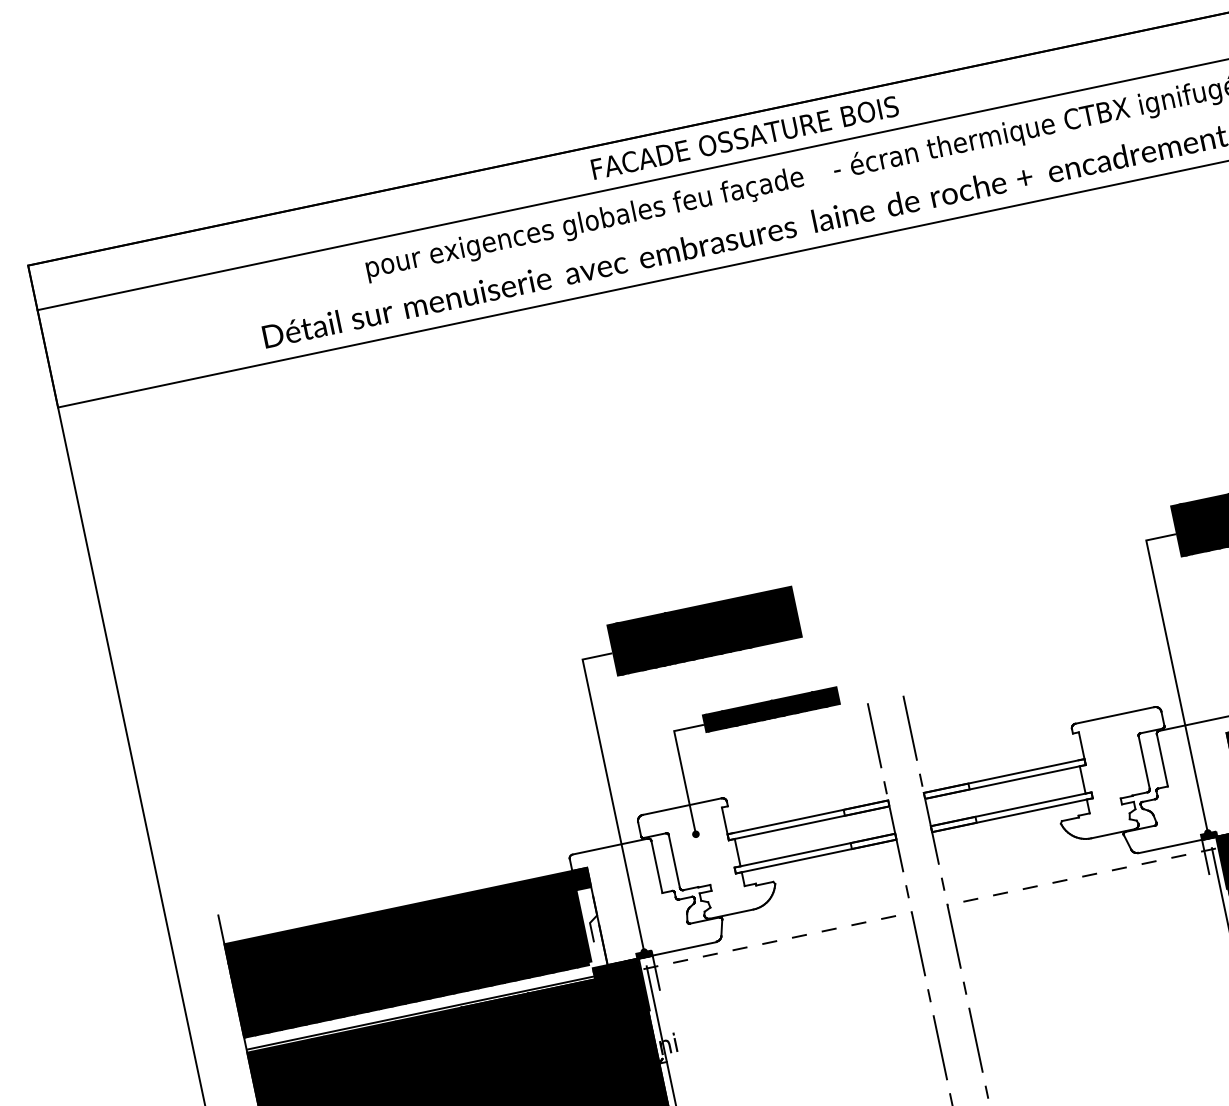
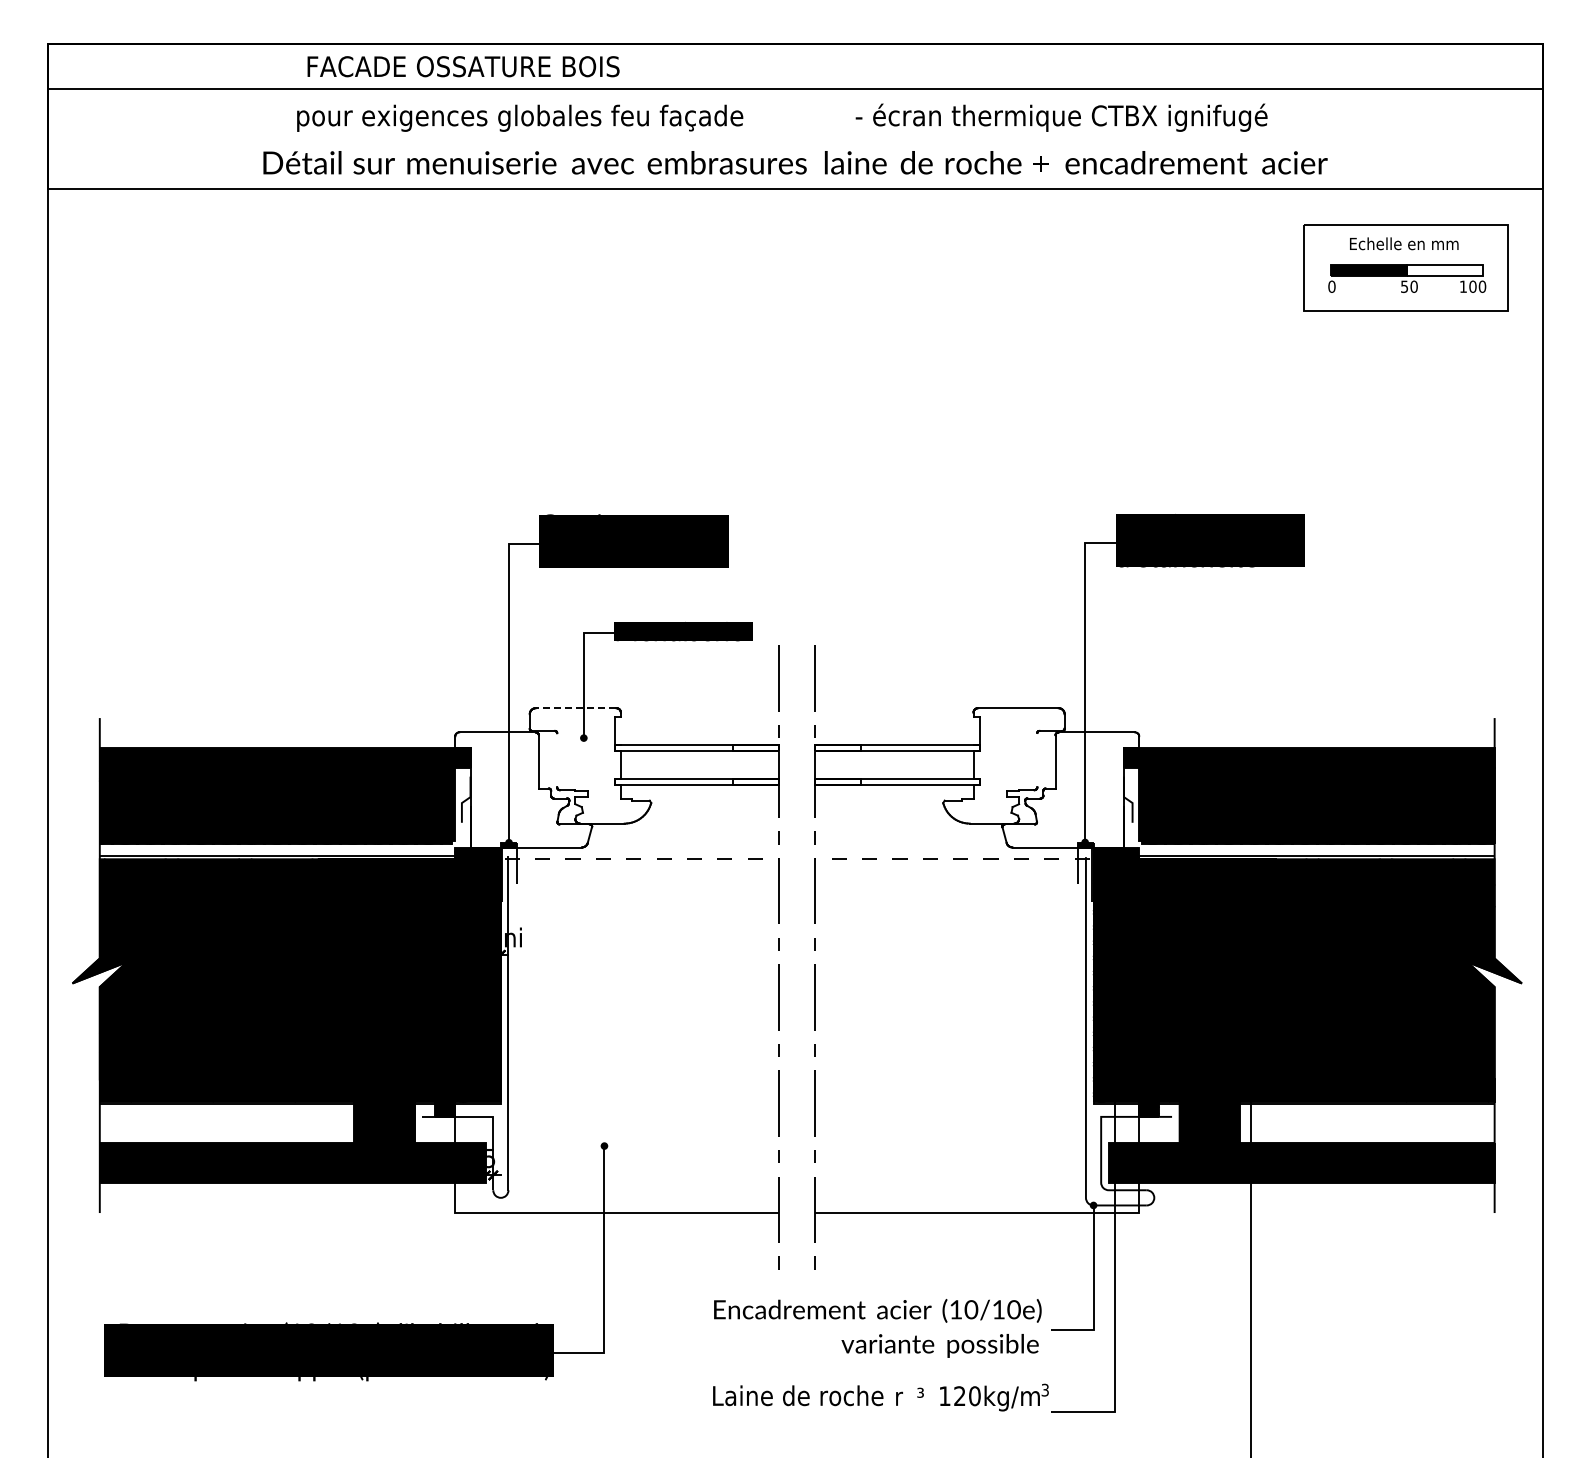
text: (744, 137) -> (463, 66), moved
text: (585, 223) -> (520, 117), moved
line: (1144, 762) -> (1037, 760), removed
line: (681, 807) -> (575, 708), solid -> dashed
line: (674, 861) -> (557, 760), removed

